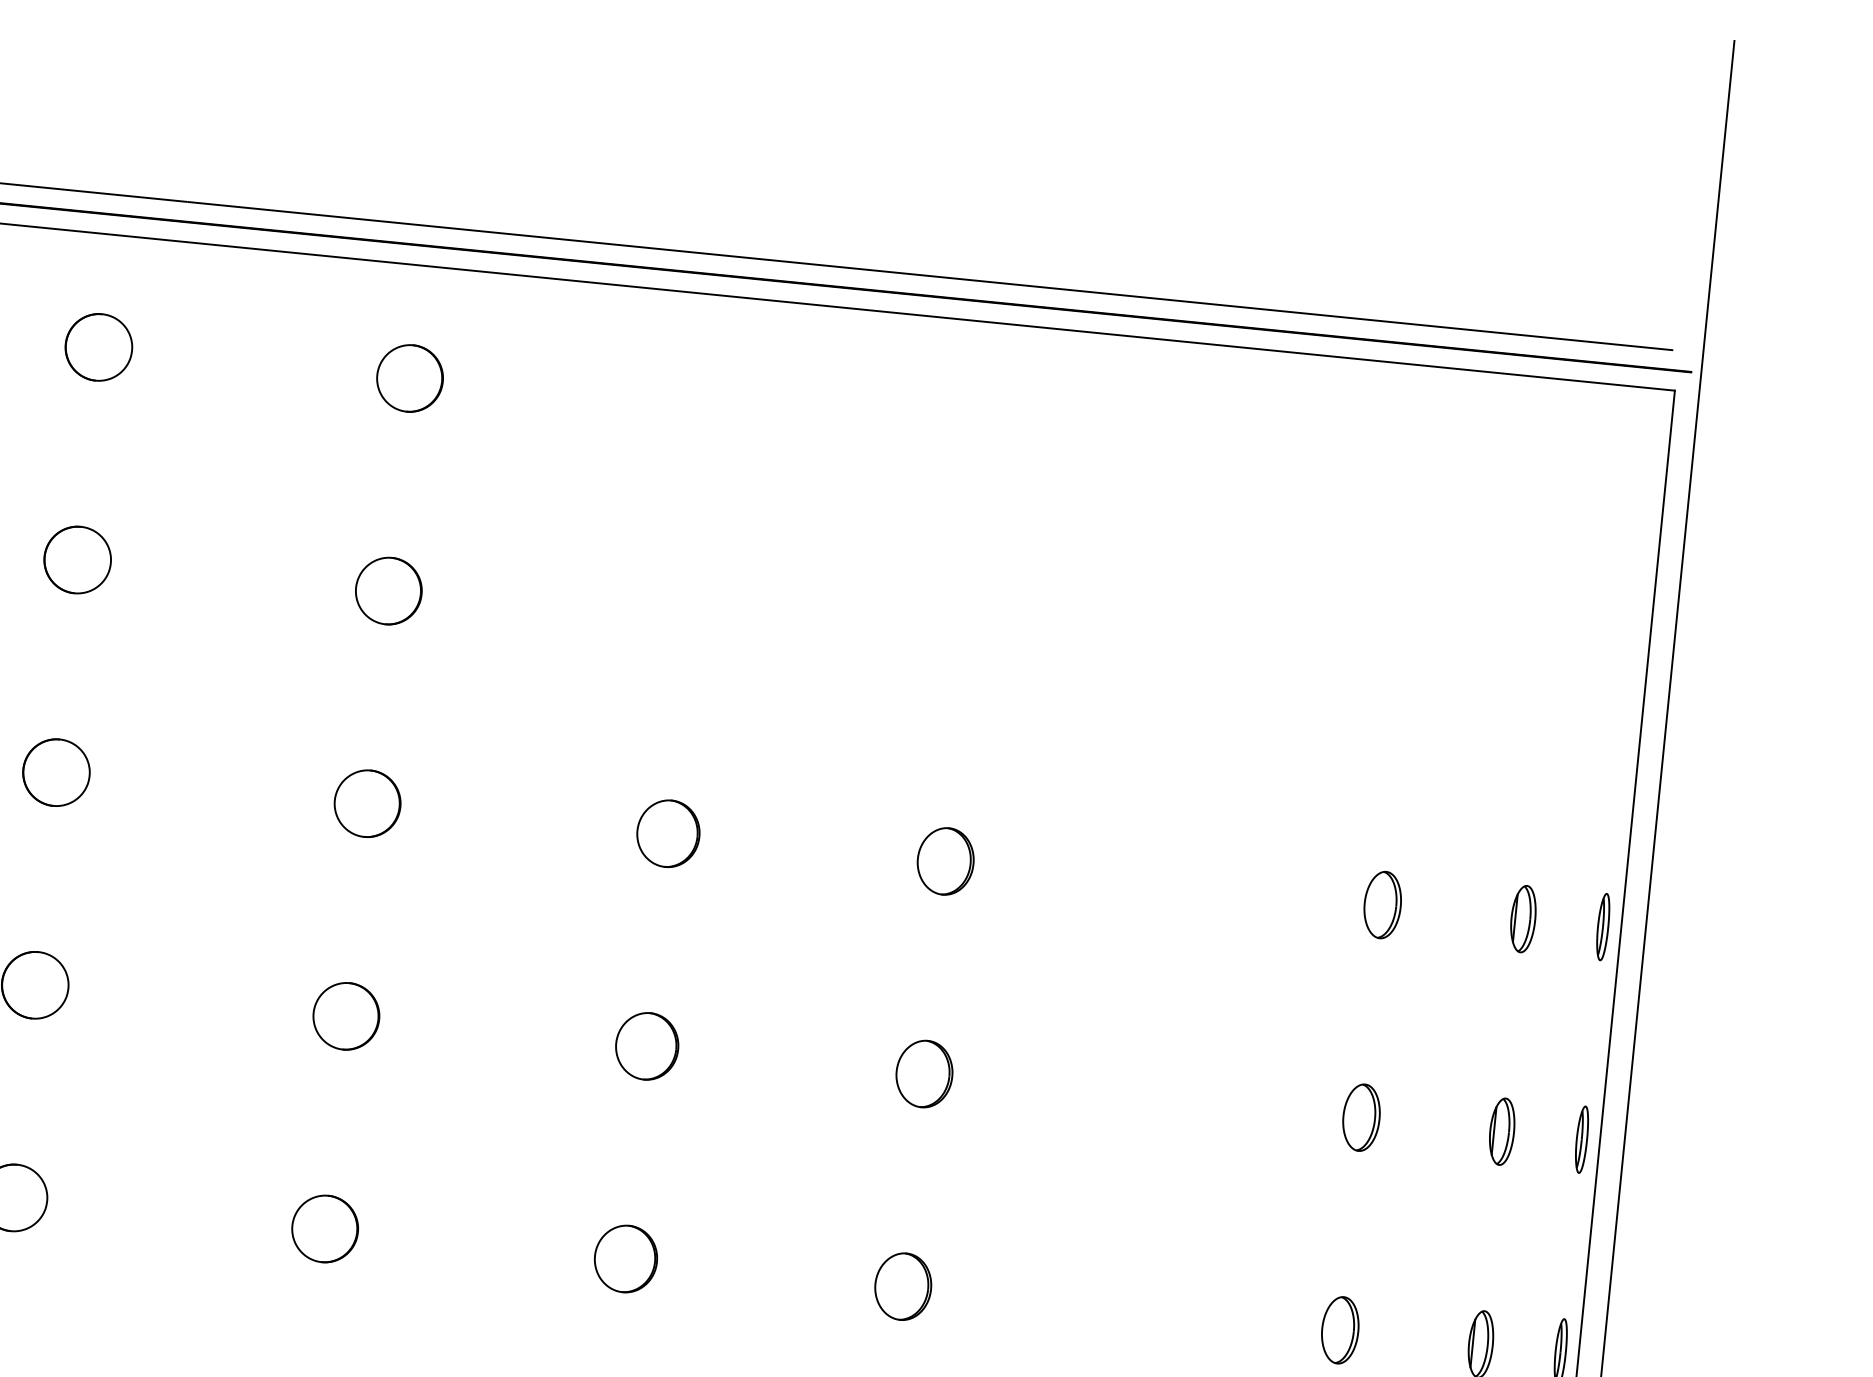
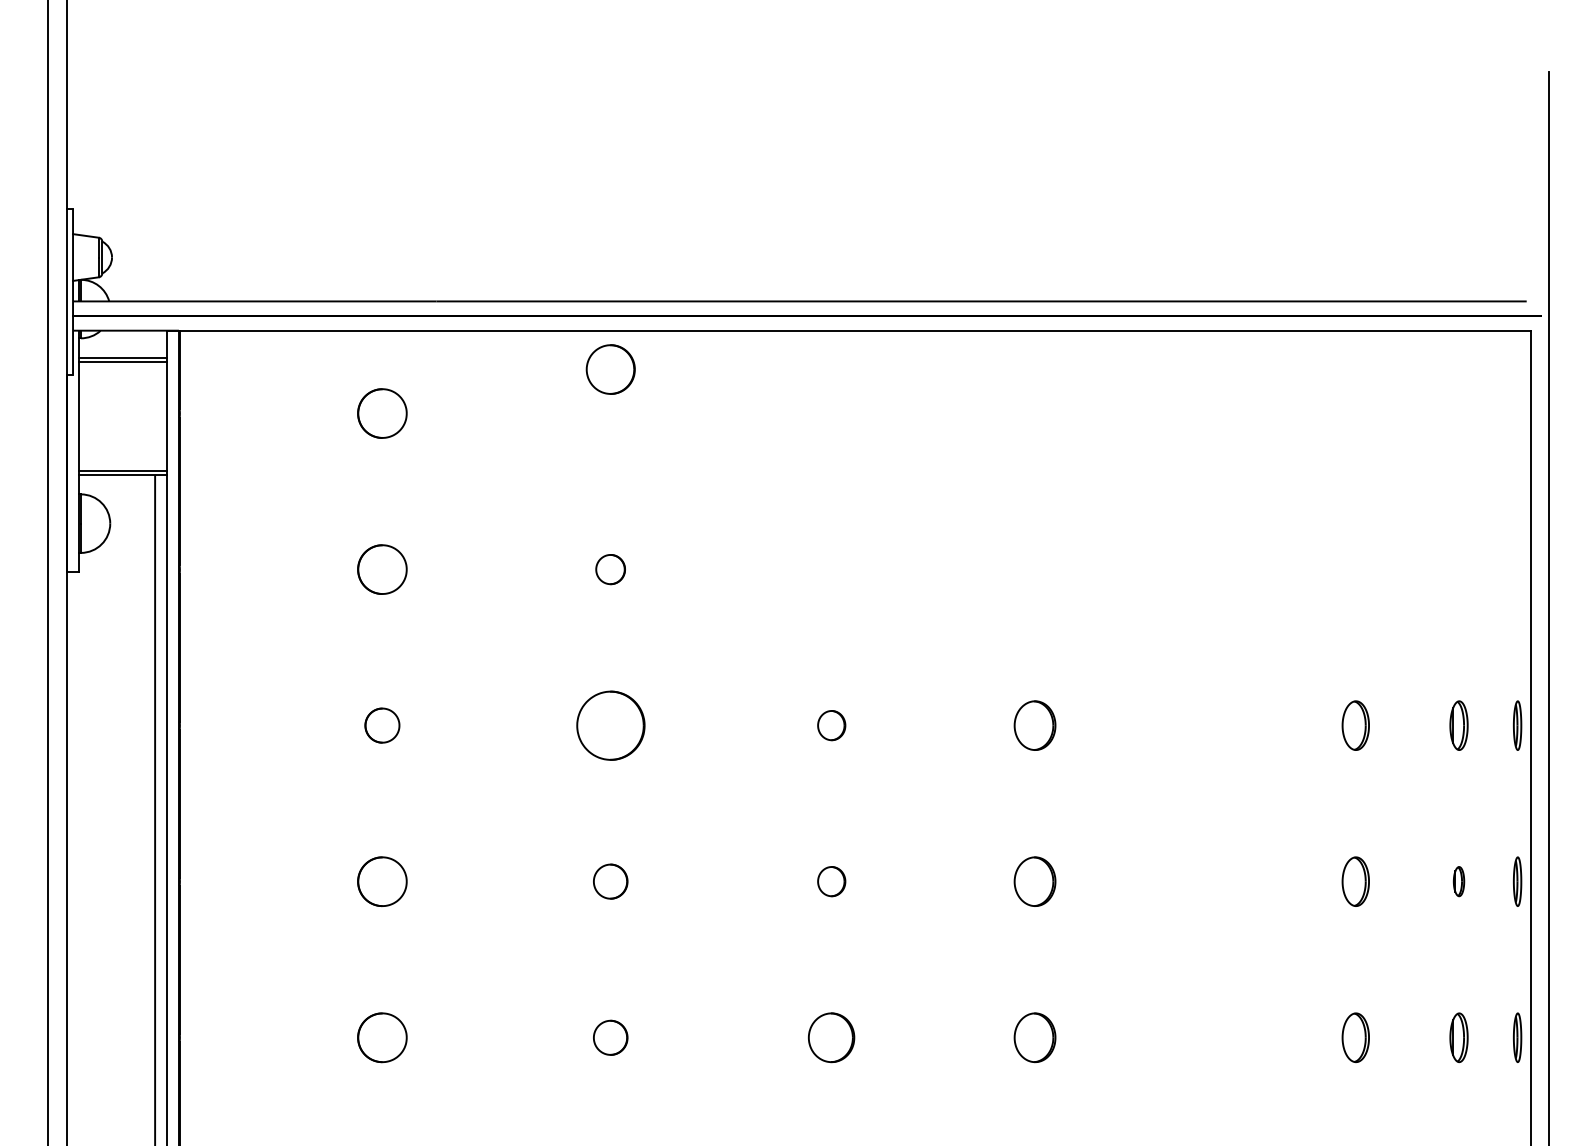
part: (409, 378) -> (610, 369), moved
part: (388, 590) -> (610, 569), size x0.6
part: (56, 772) -> (382, 725), size x0.7
part: (367, 803) -> (610, 725), size x1.4
part: (668, 833) -> (831, 725), size x0.6
part: (346, 1016) -> (610, 881), size x0.7
part: (647, 1046) -> (831, 881), size x0.6
part: (1501, 1131) -> (1458, 881), size x0.6
part: (324, 1228) -> (610, 1037), size x0.7

